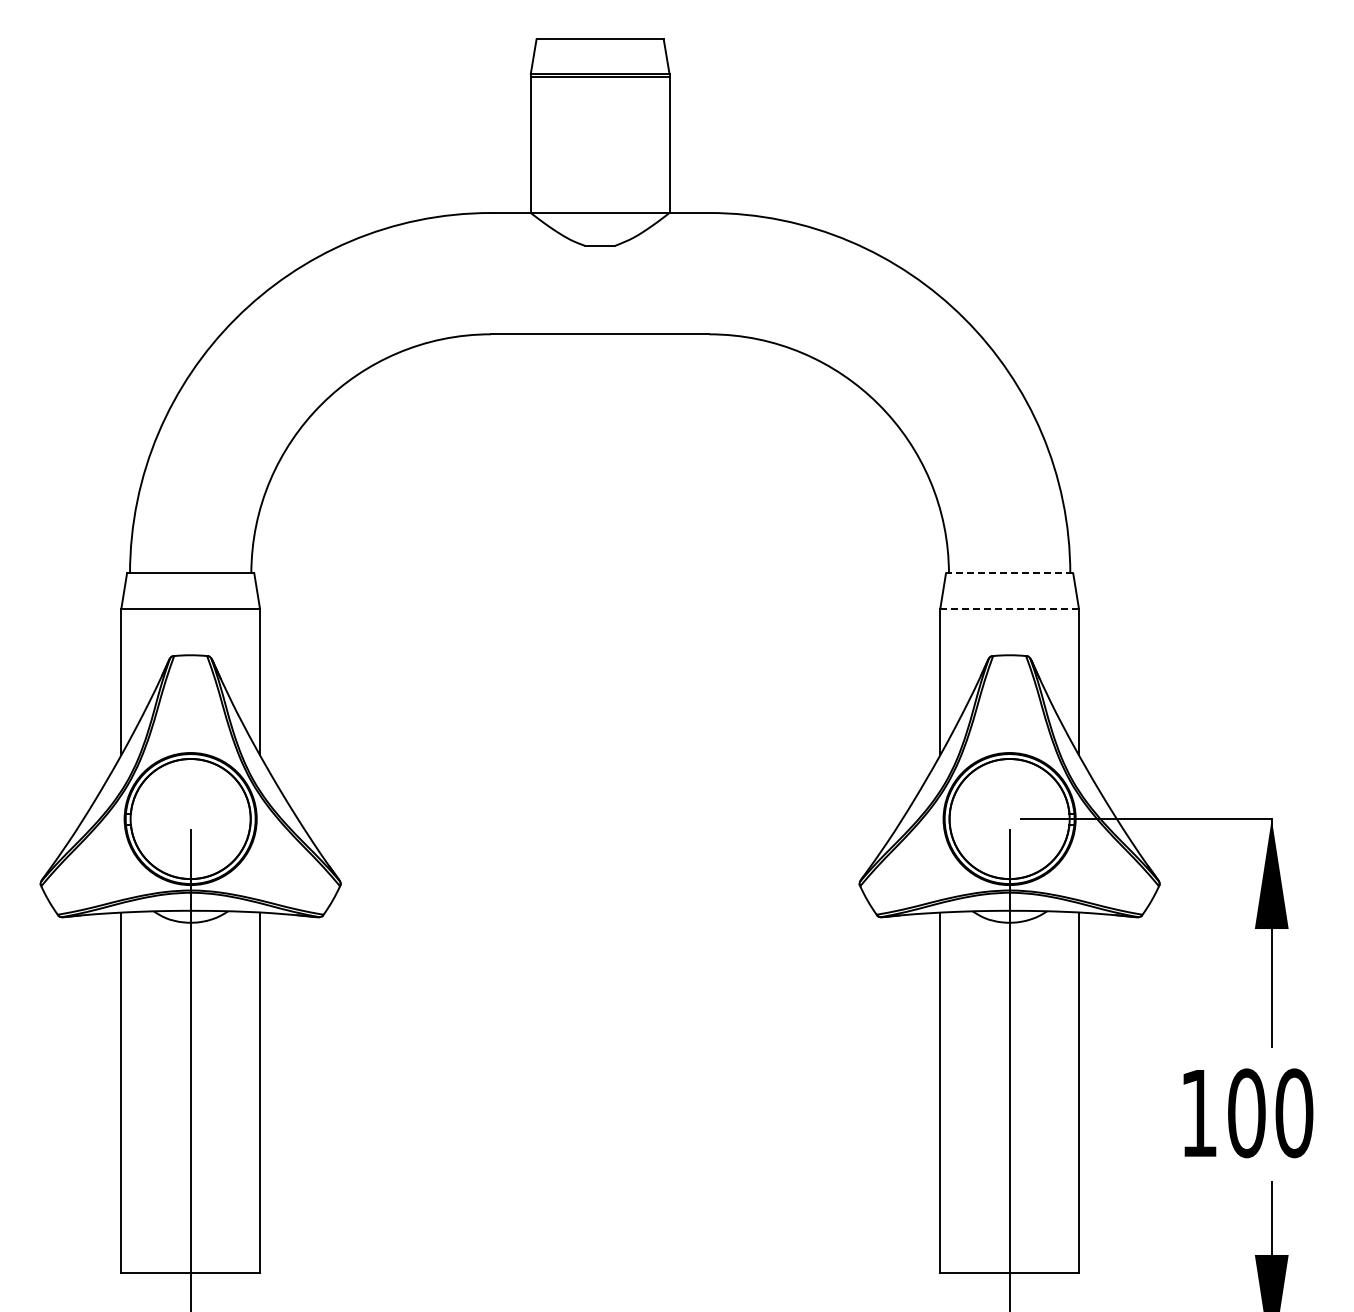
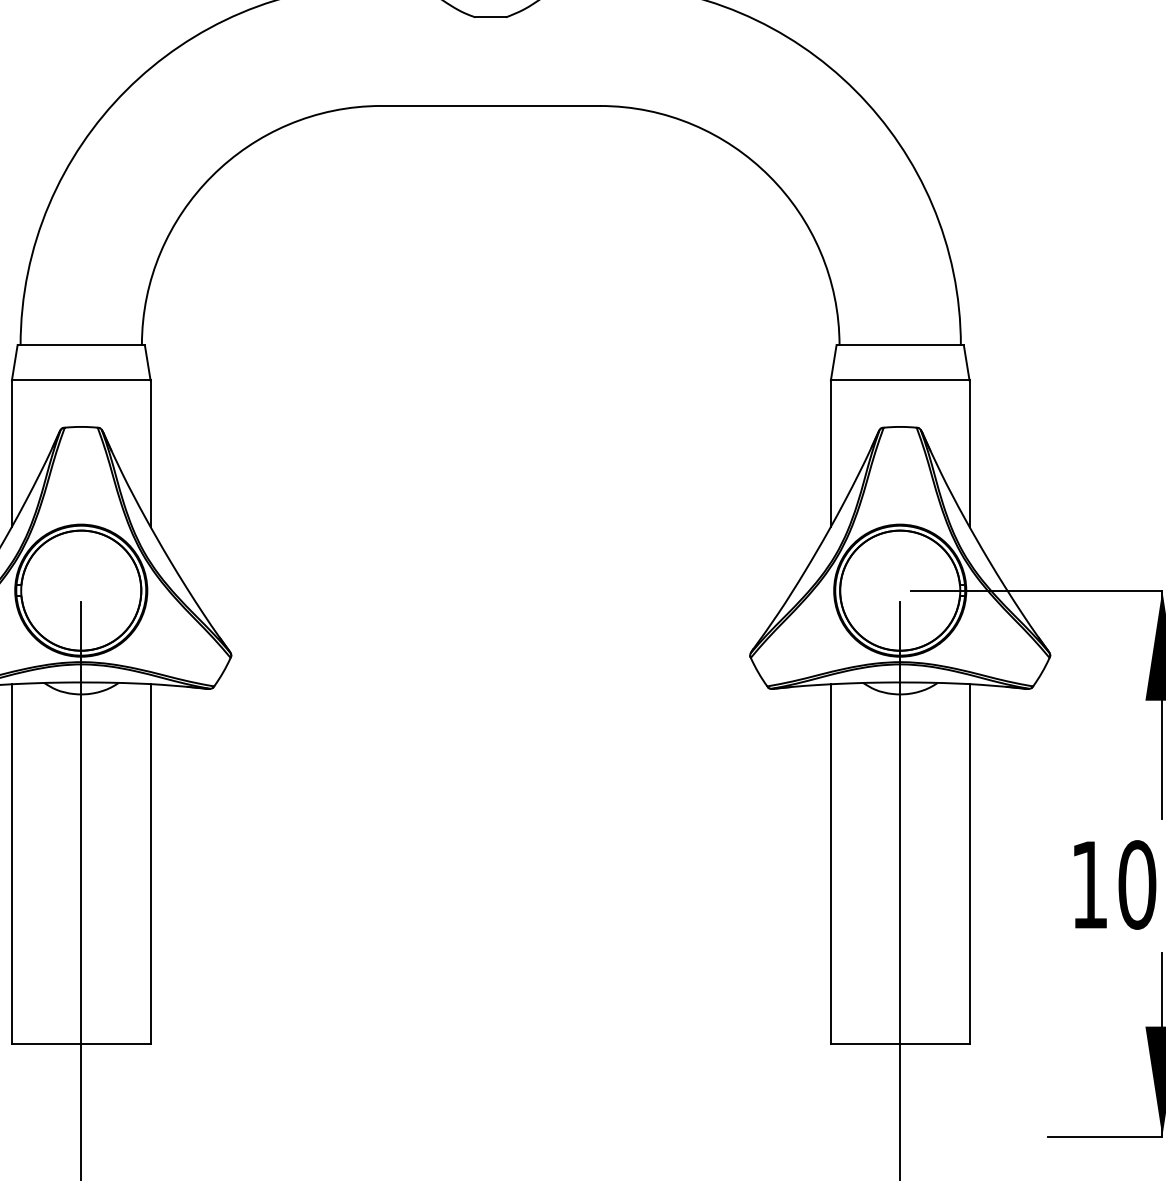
line: (1009, 573) -> (900, 345), dashed -> solid
line: (1009, 608) -> (900, 380), dashed -> solid

